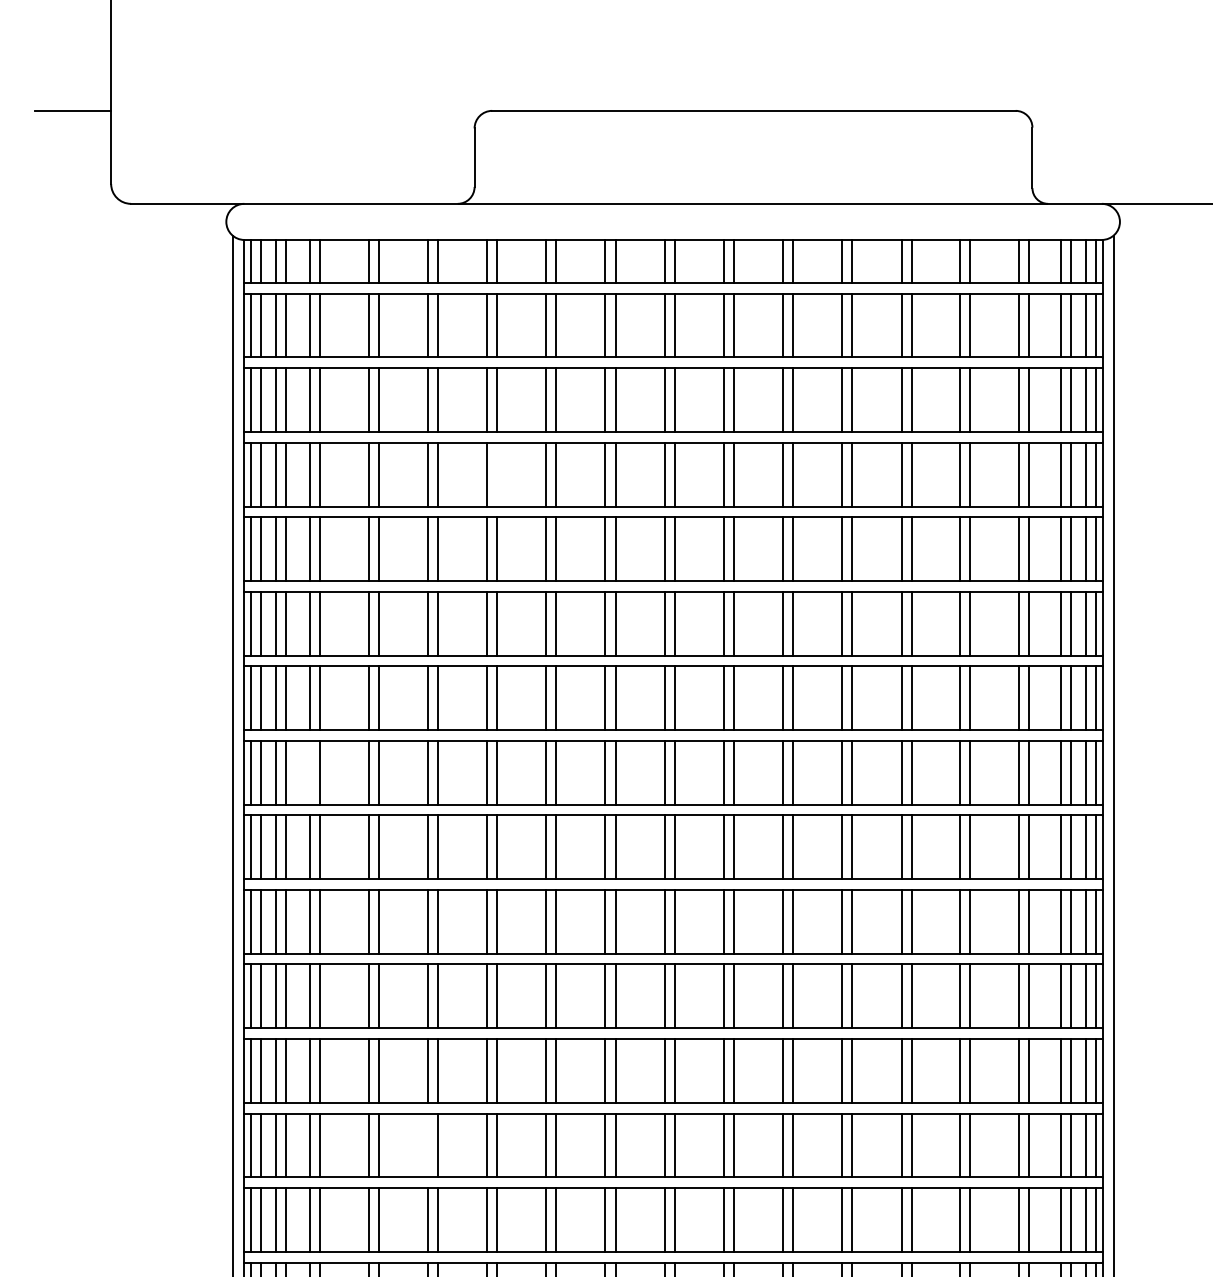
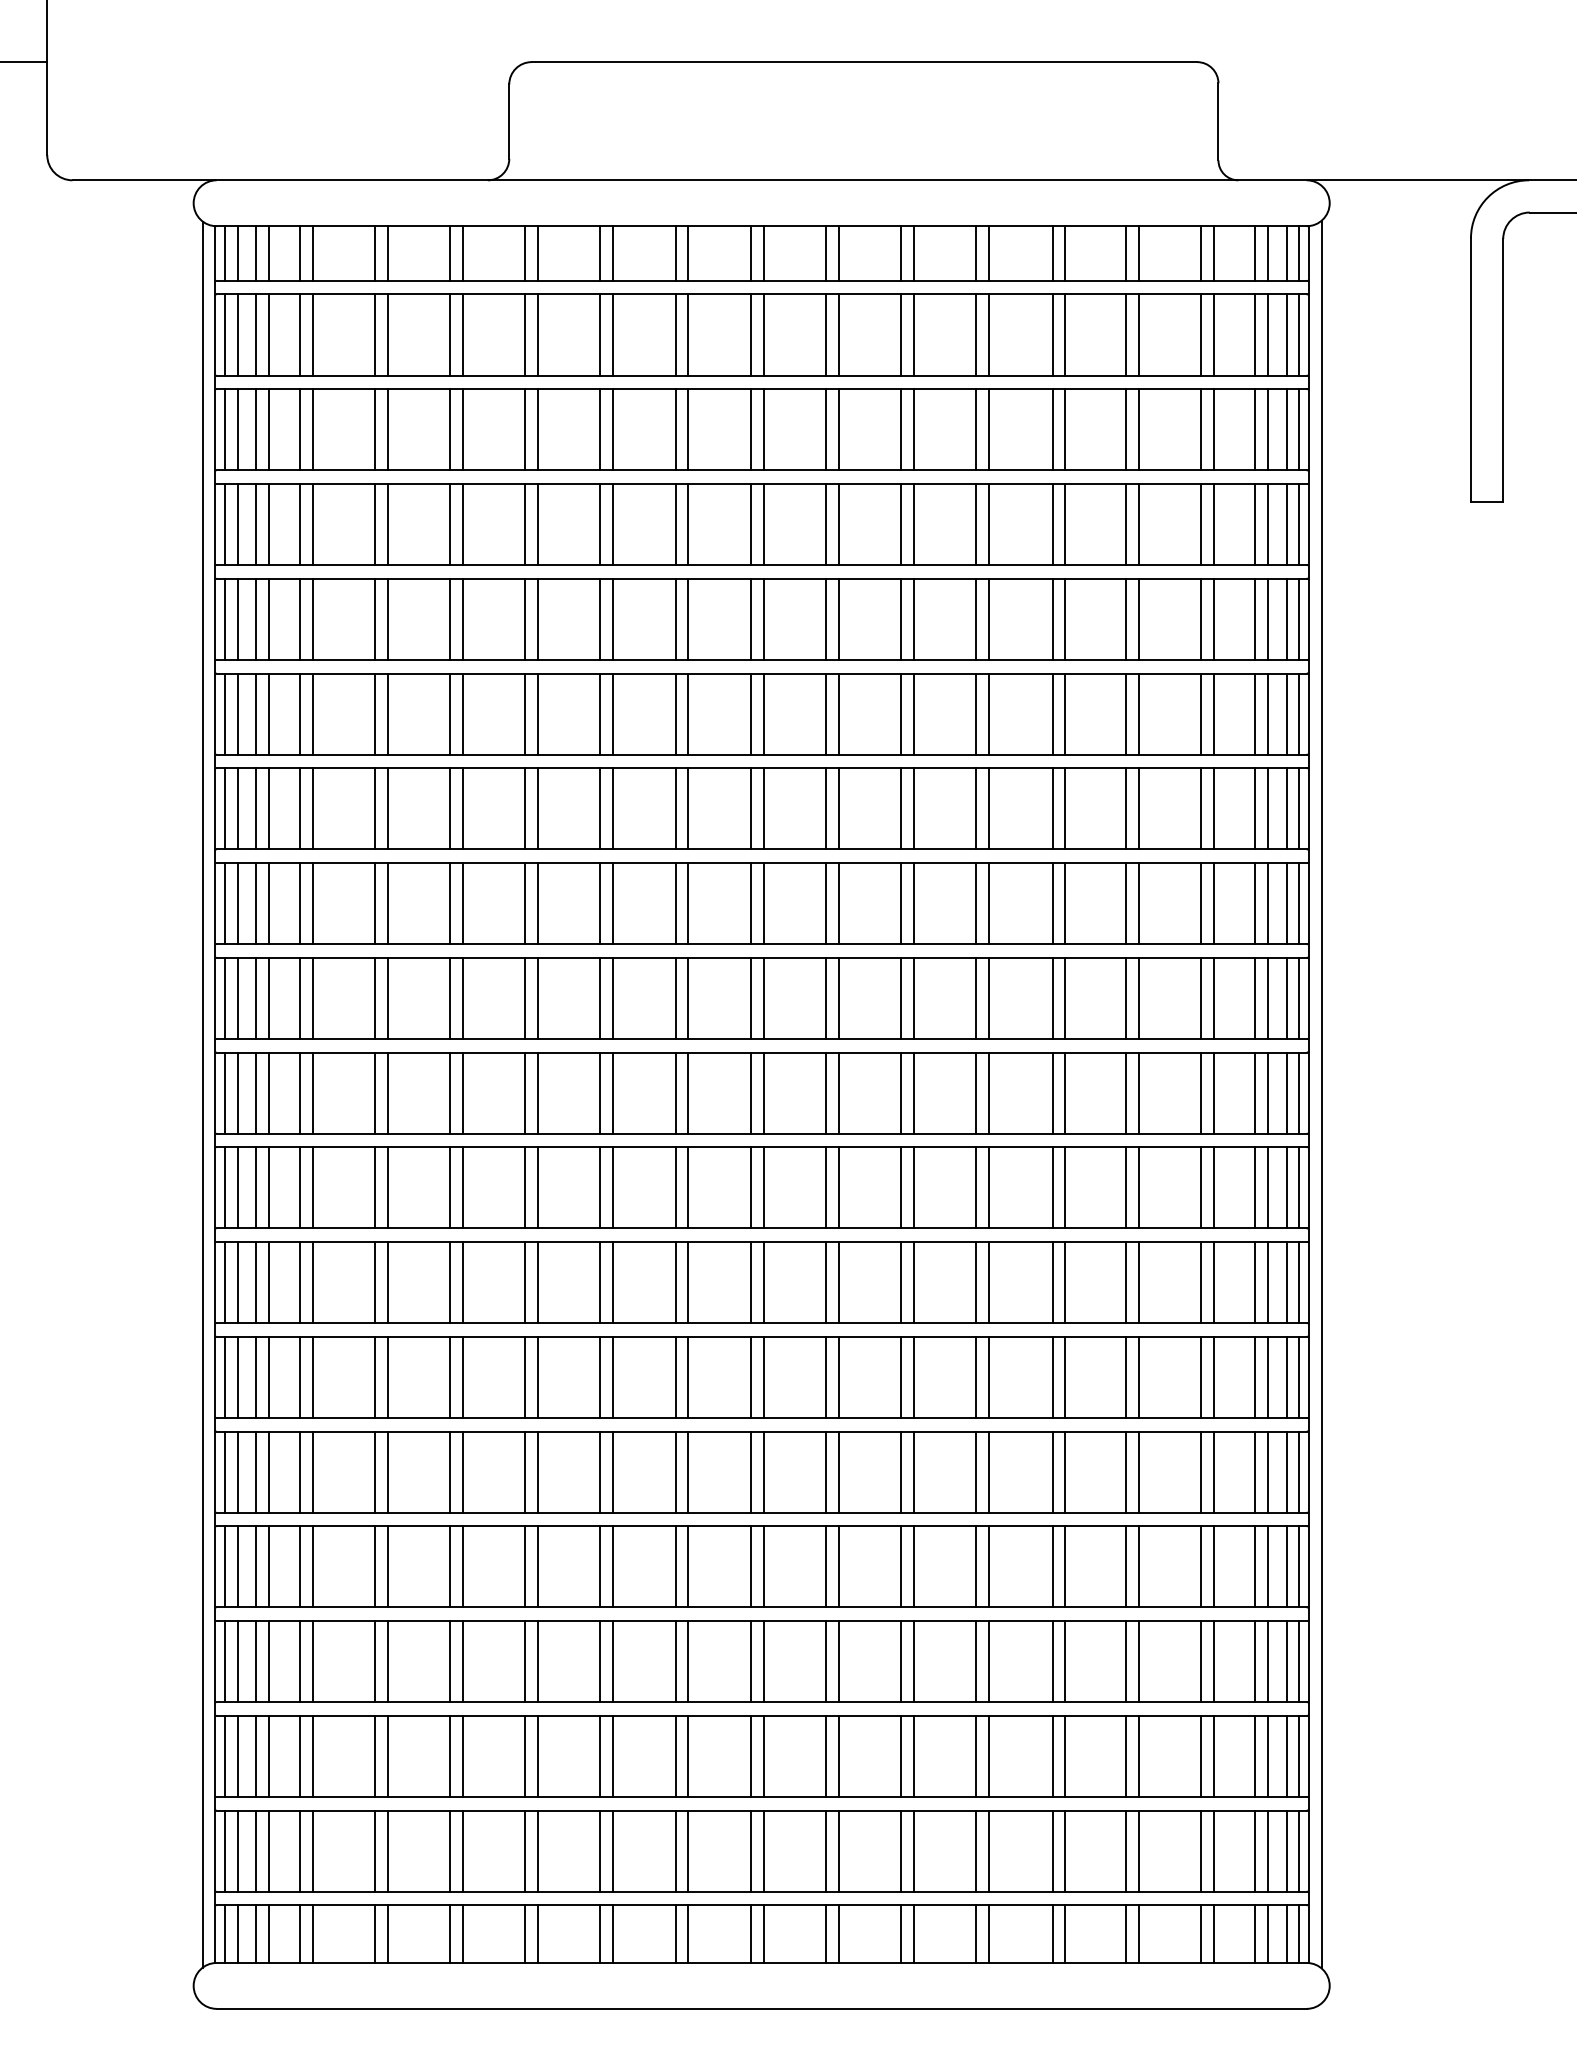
line: (497, 474) -> (538, 524), added
line: (309, 772) -> (299, 903), added
line: (428, 1144) -> (450, 1376), added

